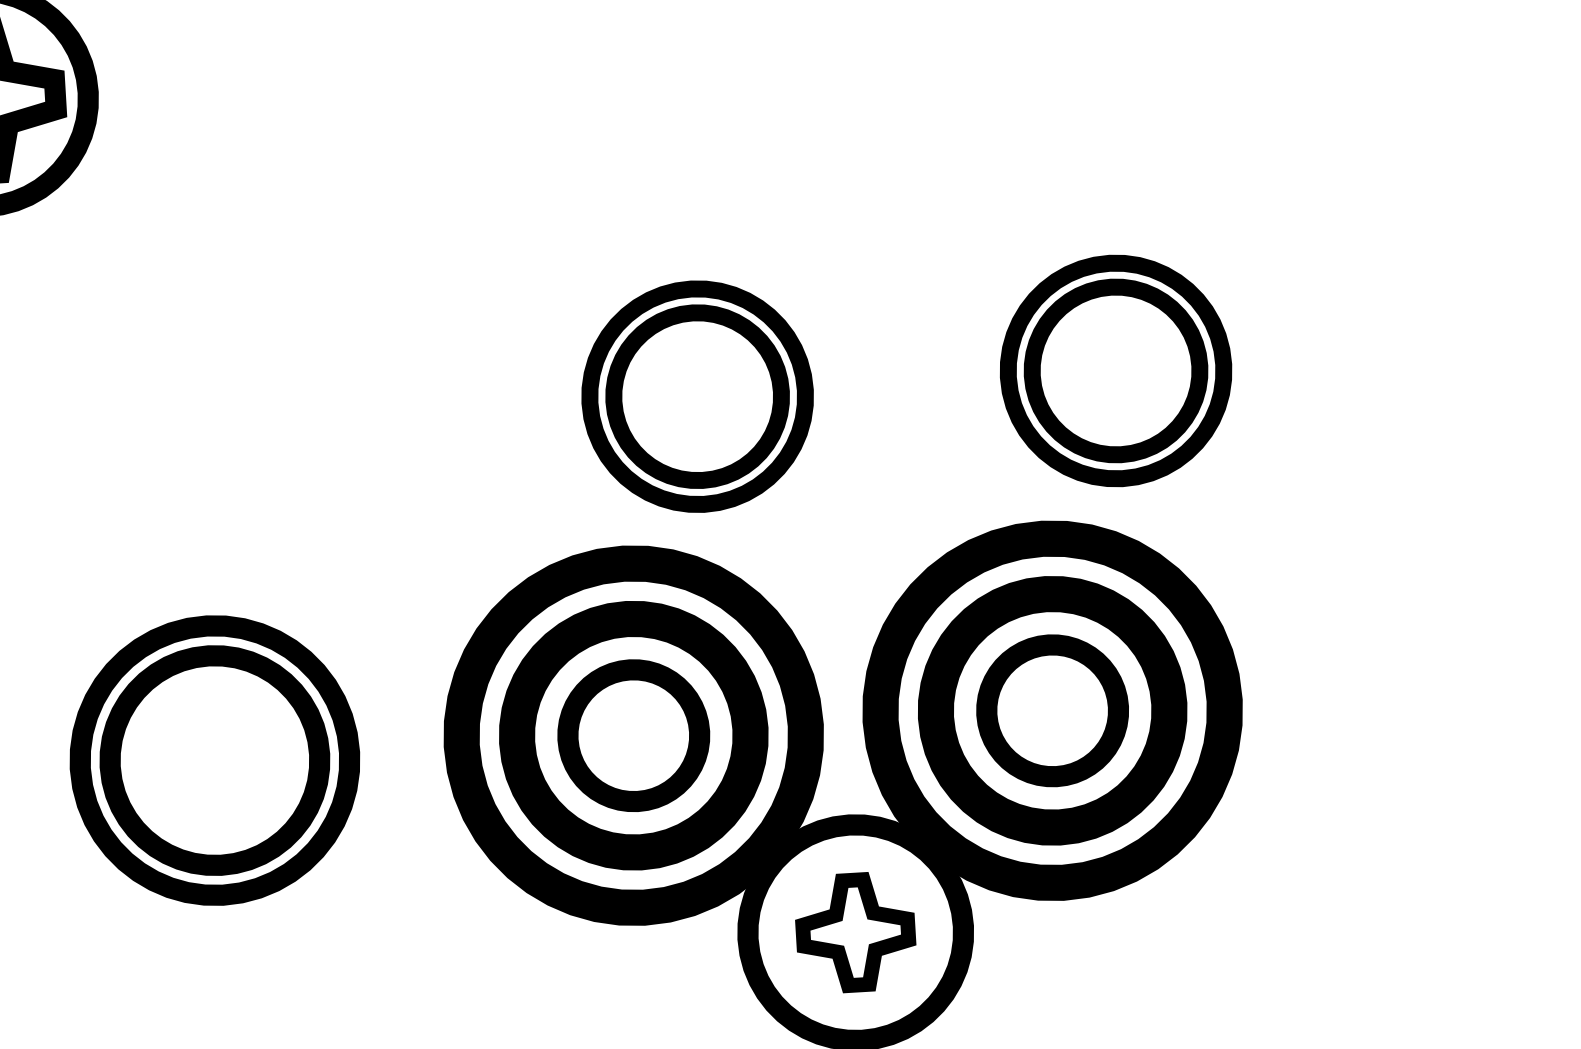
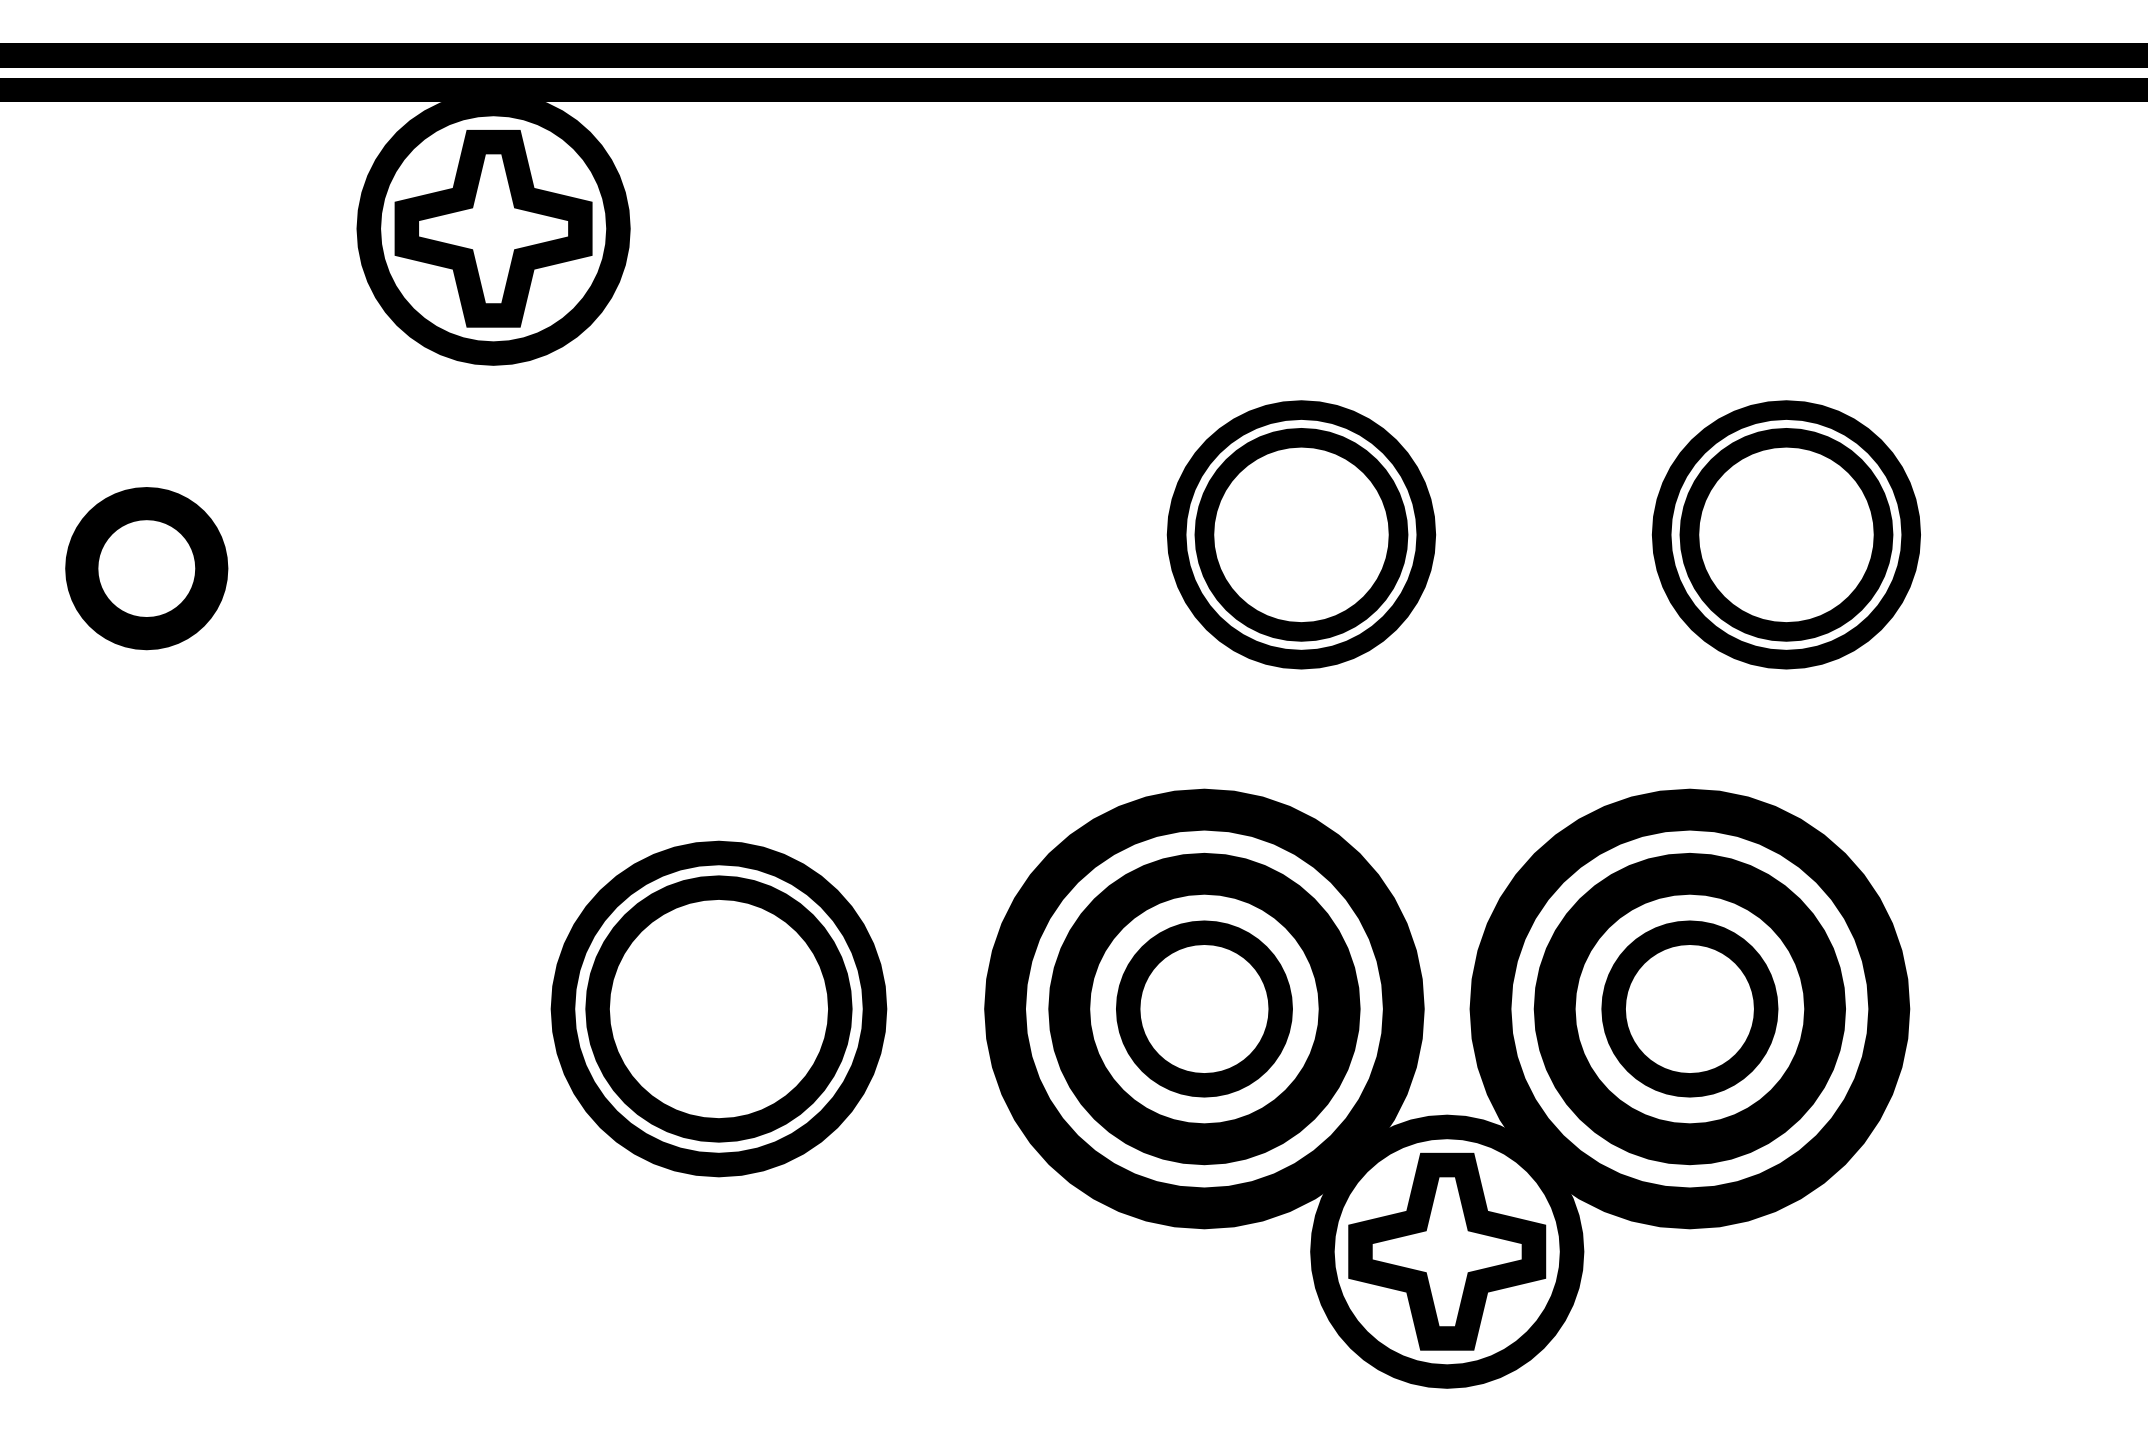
part: (1115, 370) -> (1785, 534), moved
part: (697, 396) -> (1301, 534), moved
part: (855, 932) -> (1447, 1251), size x1.43

